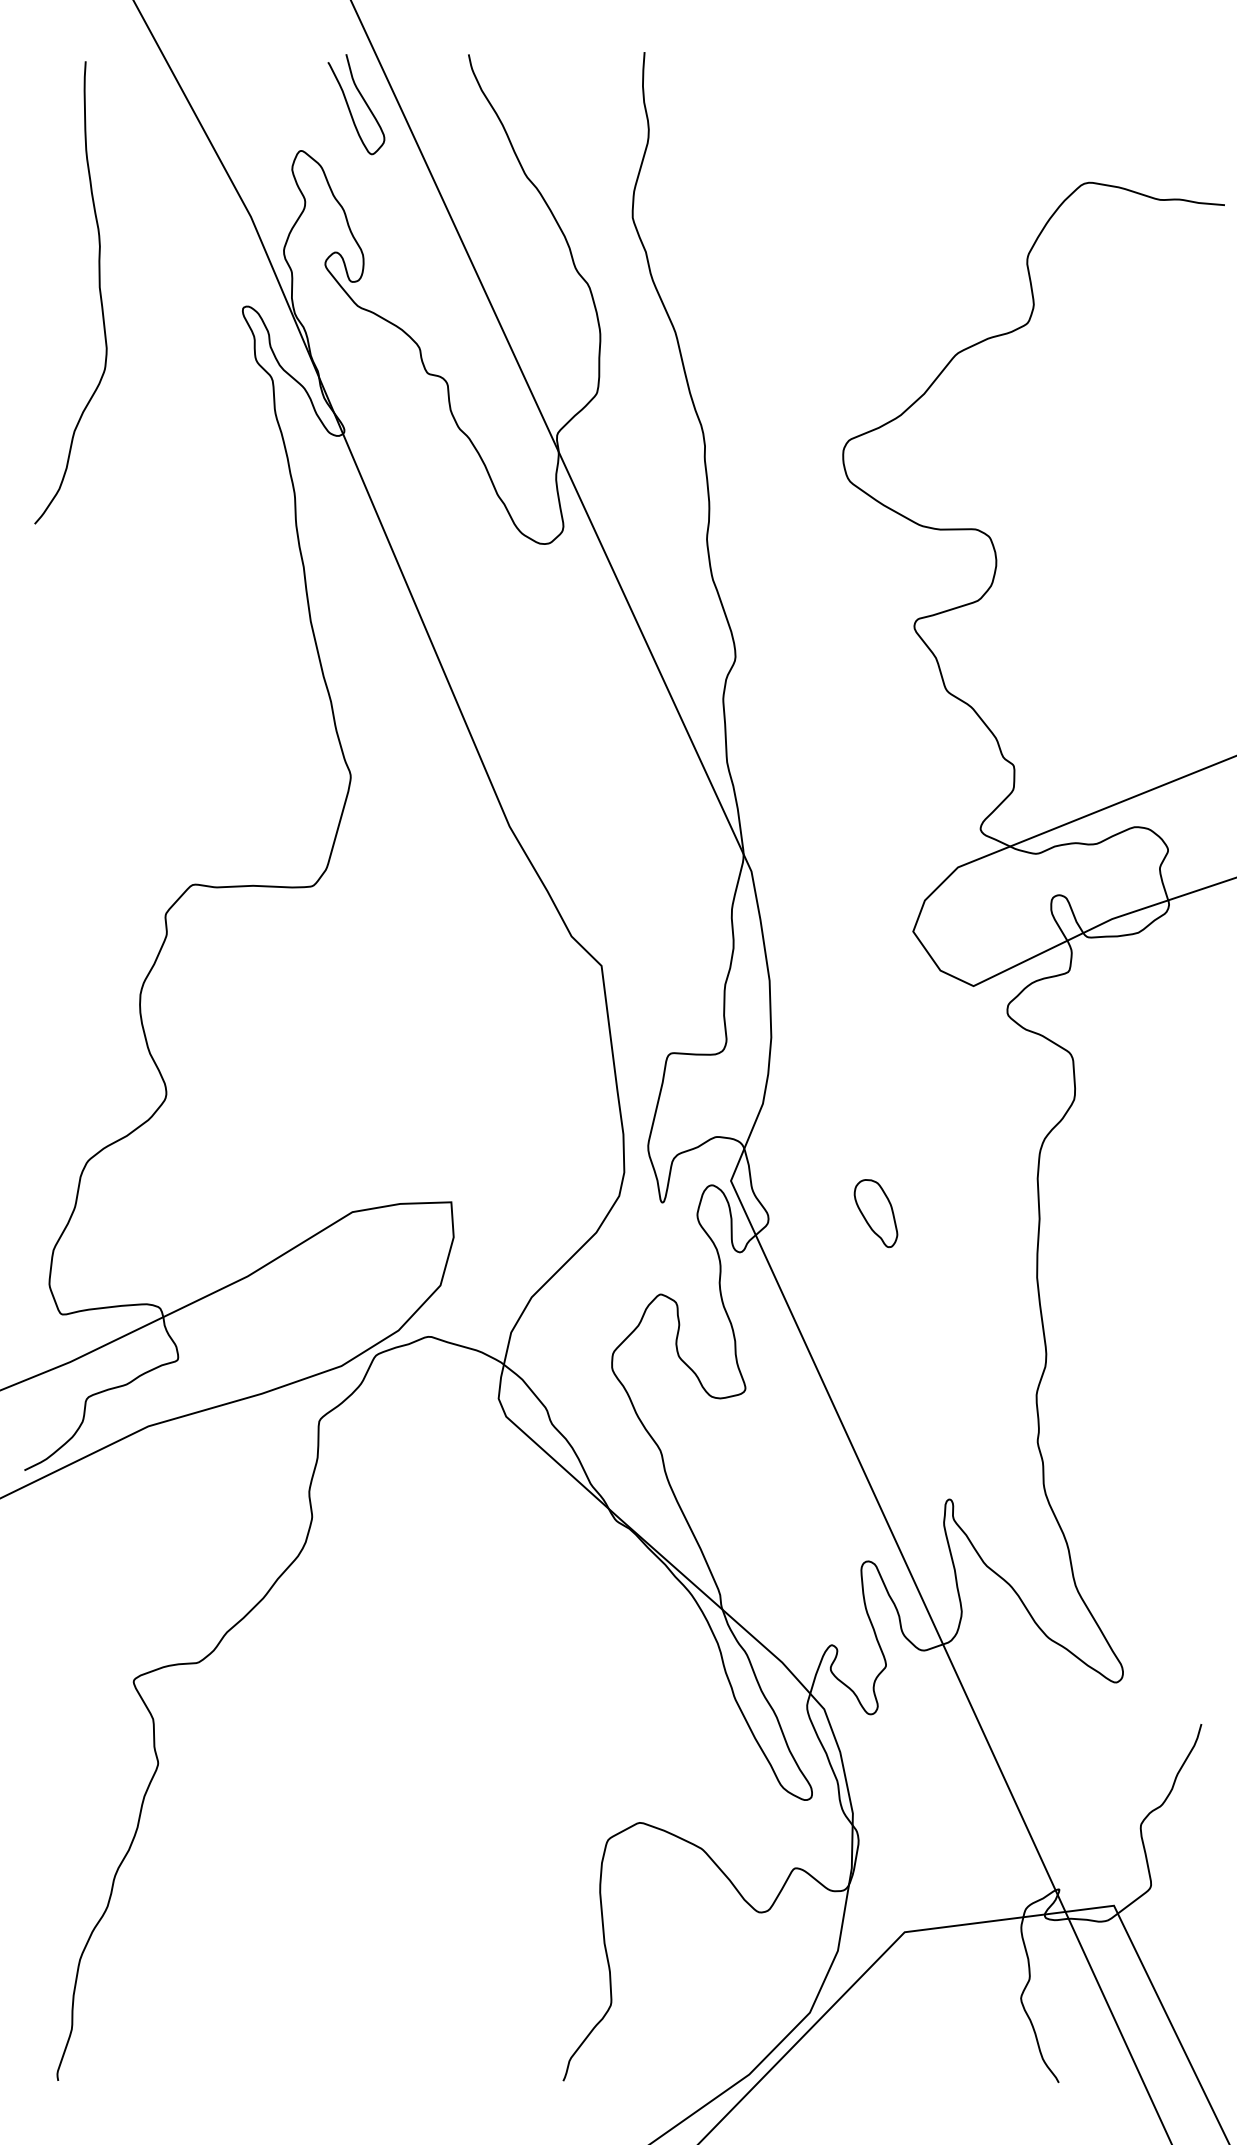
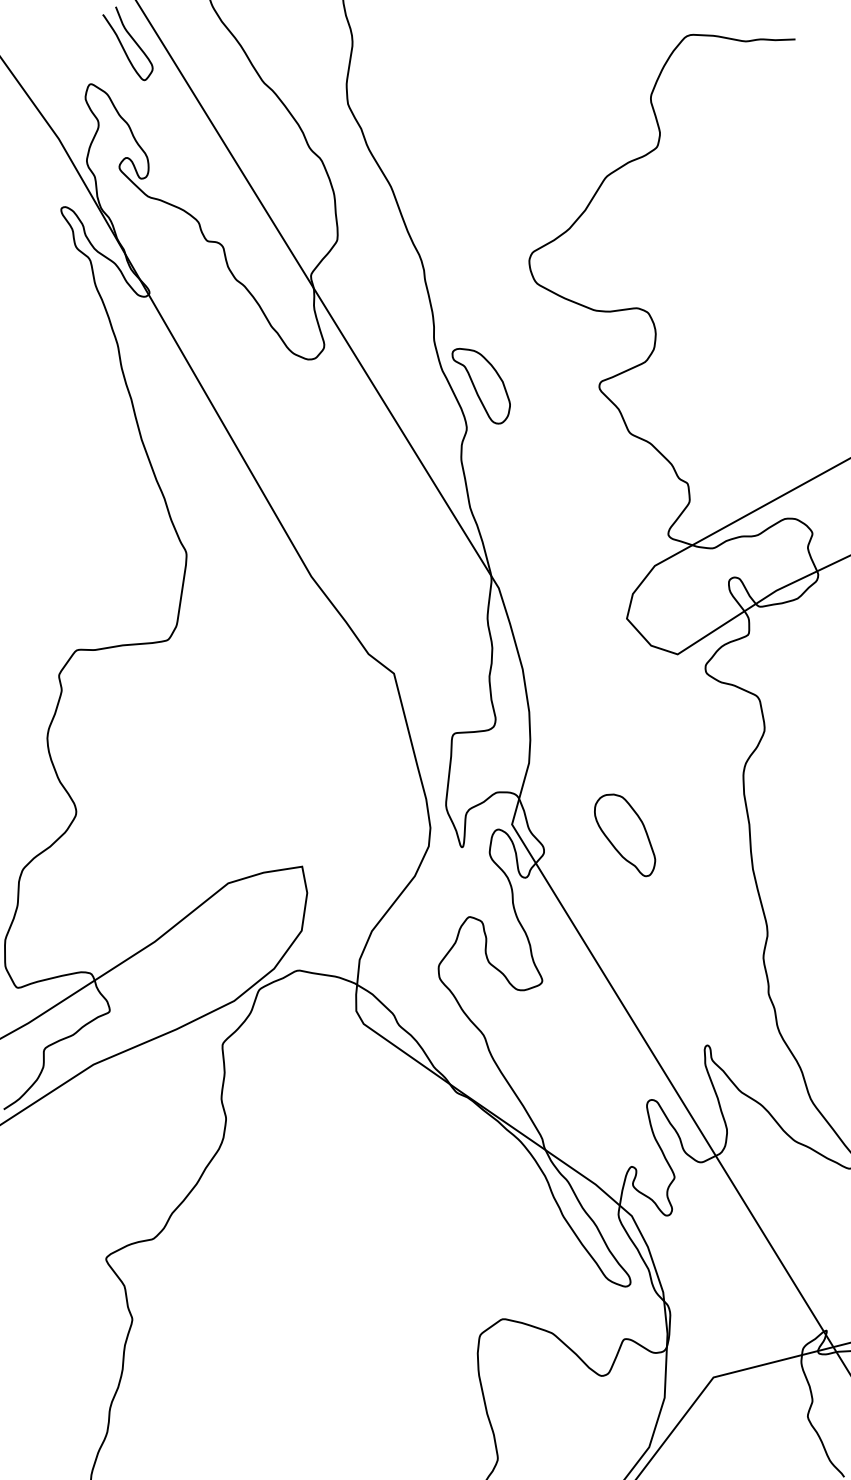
part: (761, 605) -> (481, 385), added
part: (875, 1213) -> (624, 835), size x1.67

